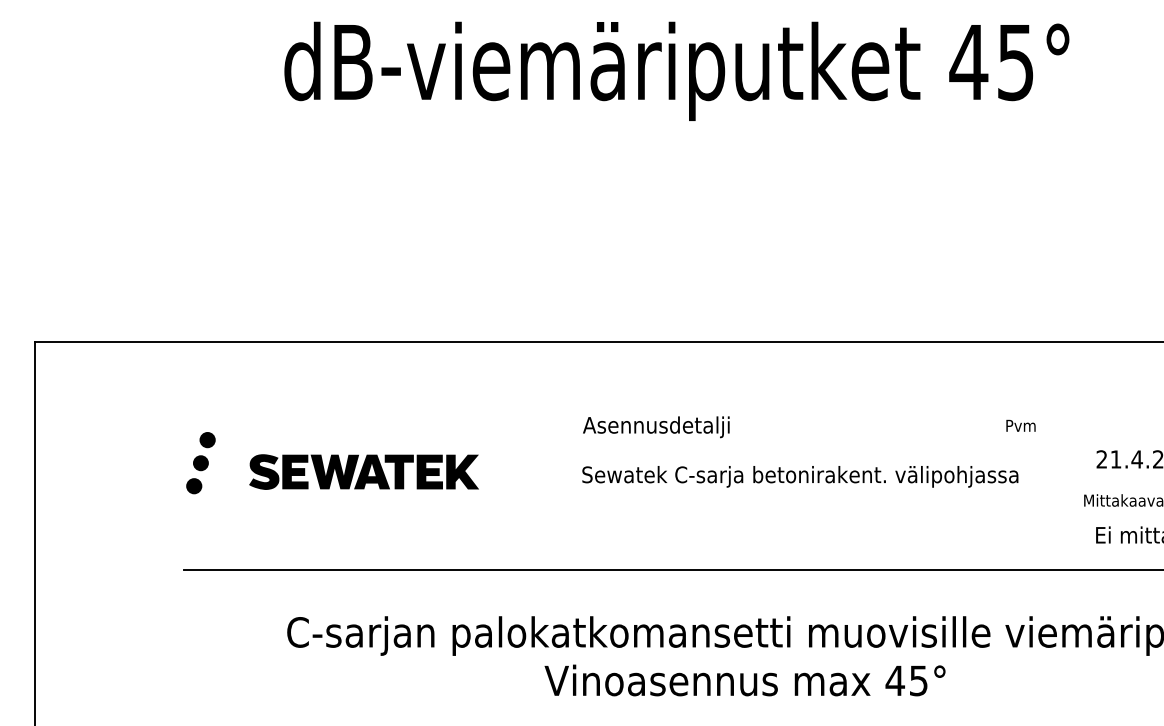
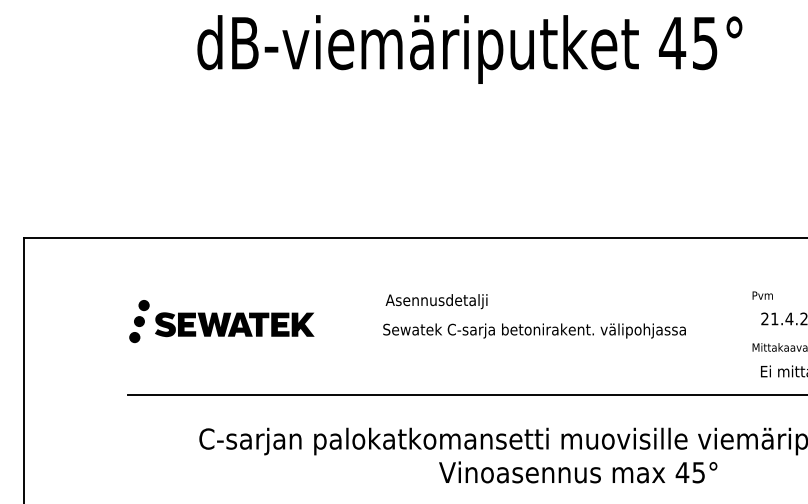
text: (1020, 425) -> (762, 295), moved
text: (656, 427) -> (436, 301), moved
part: (363, 471) -> (234, 324), moved
text: (800, 476) -> (534, 330), moved
text: (745, 680) -> (578, 472), moved

